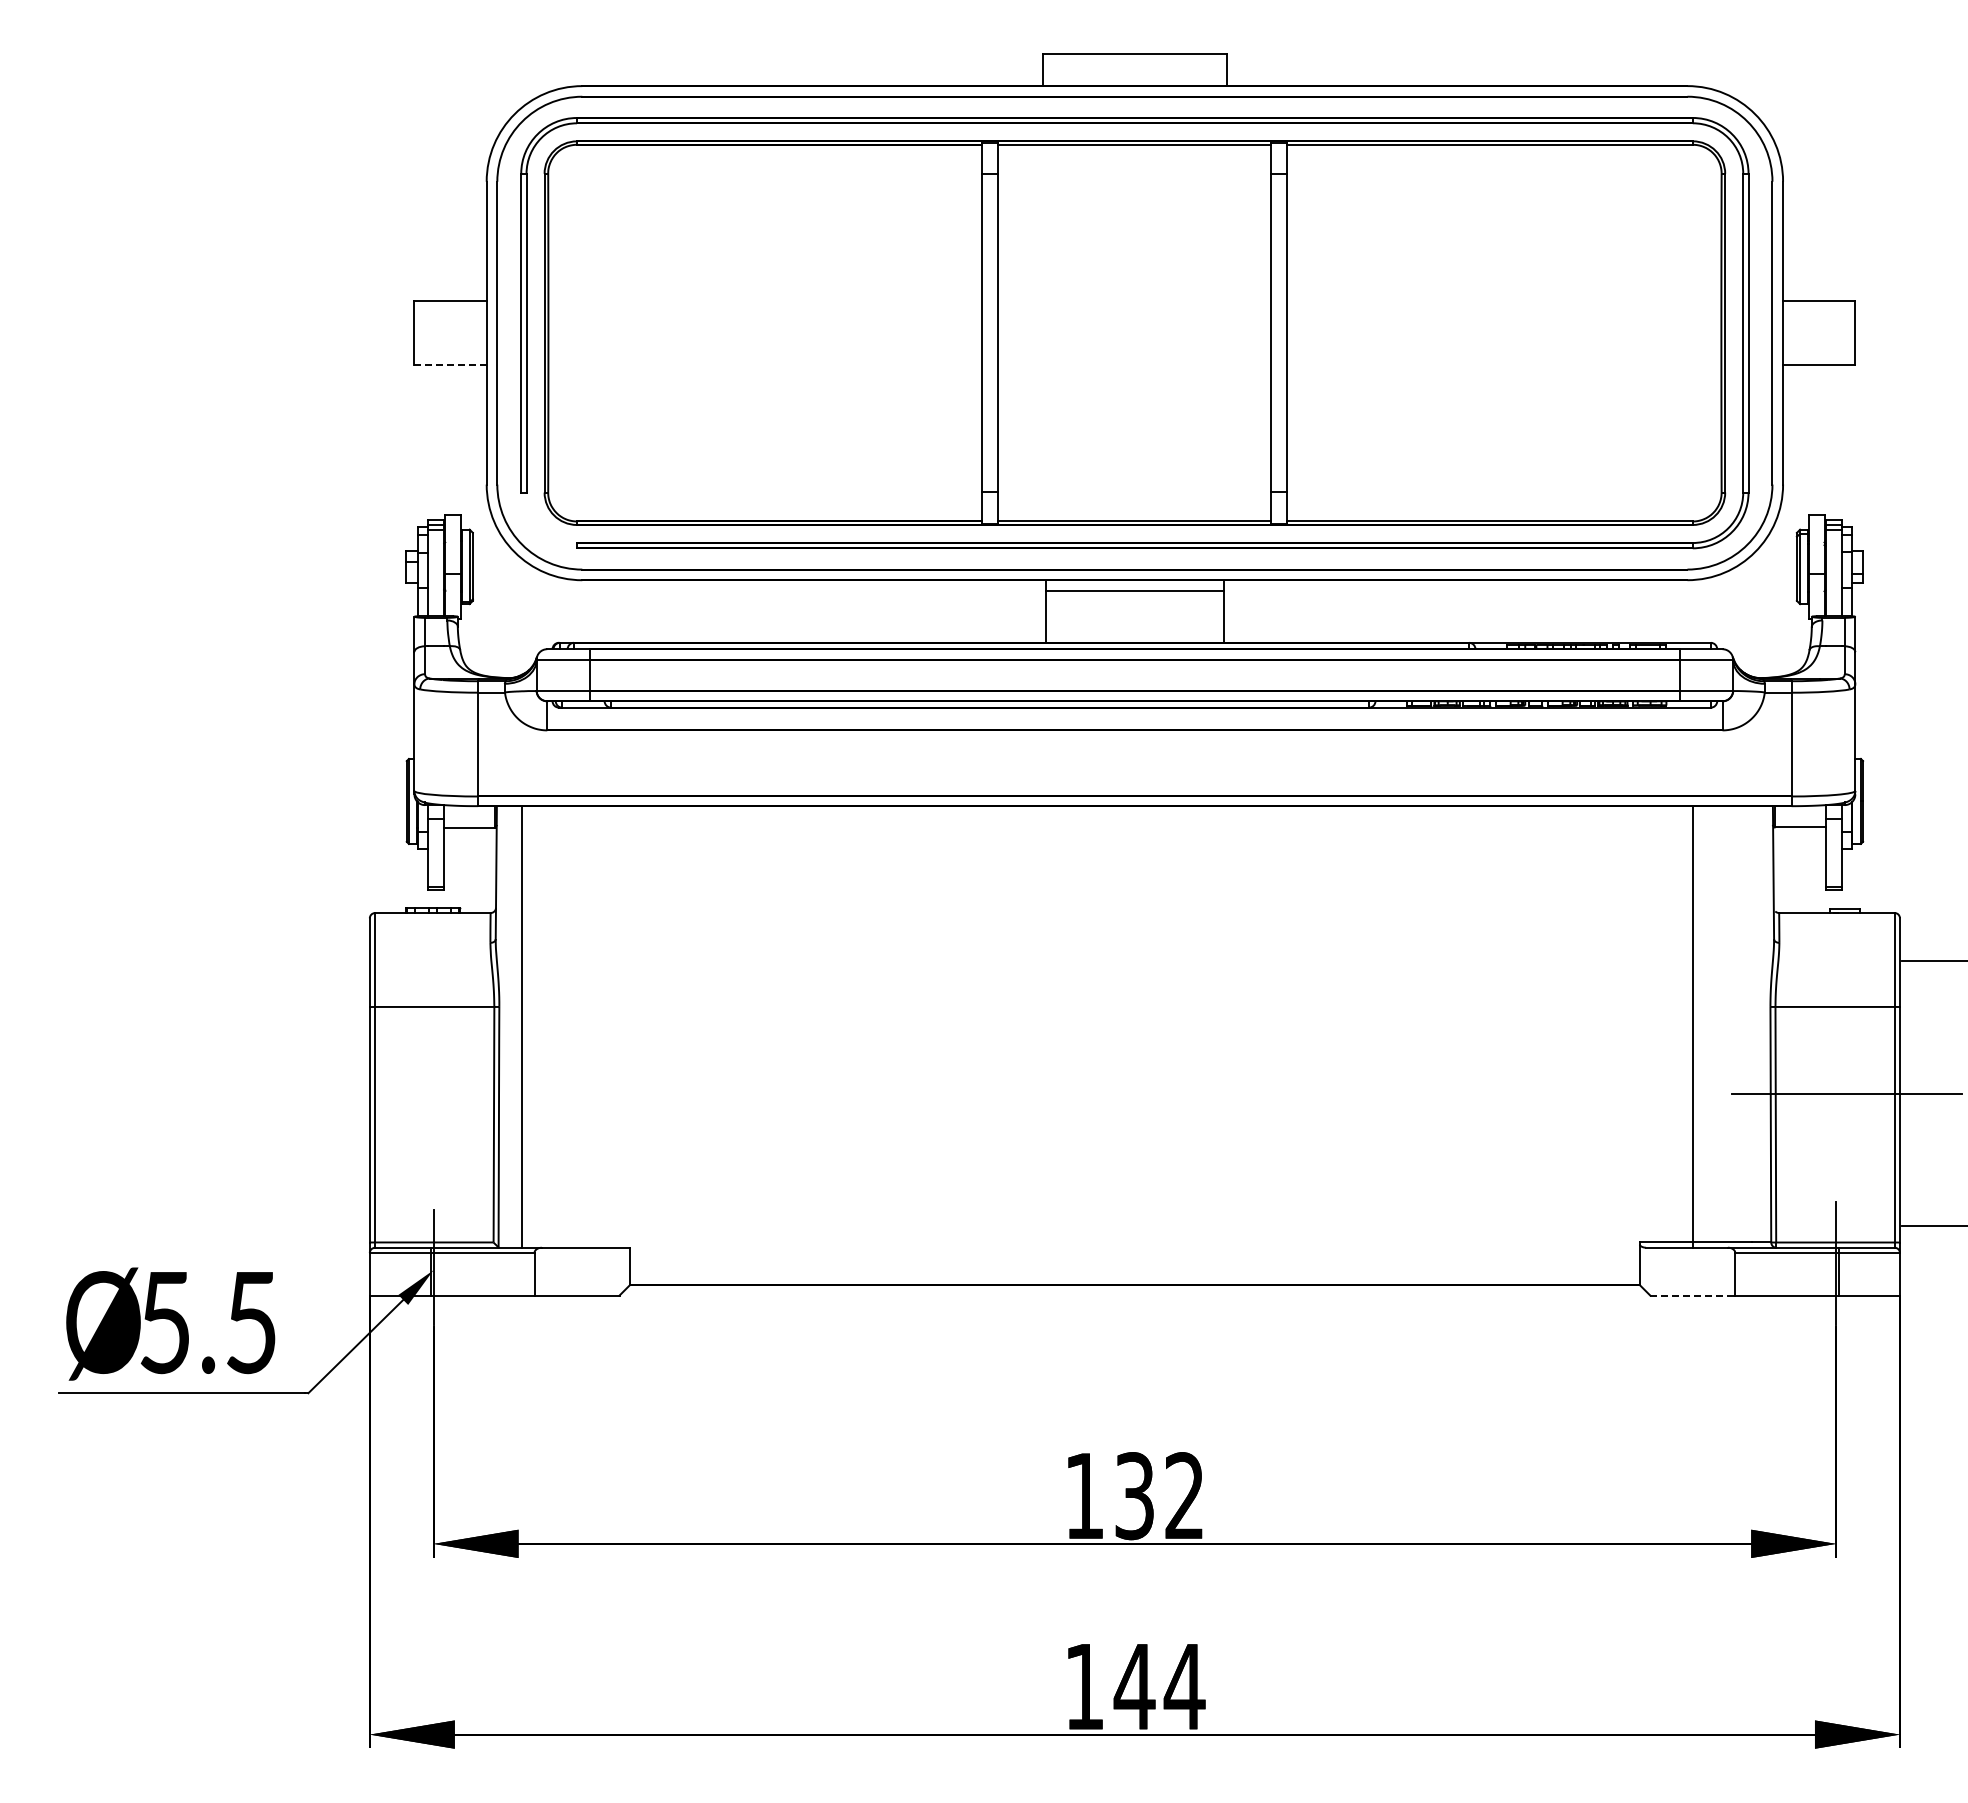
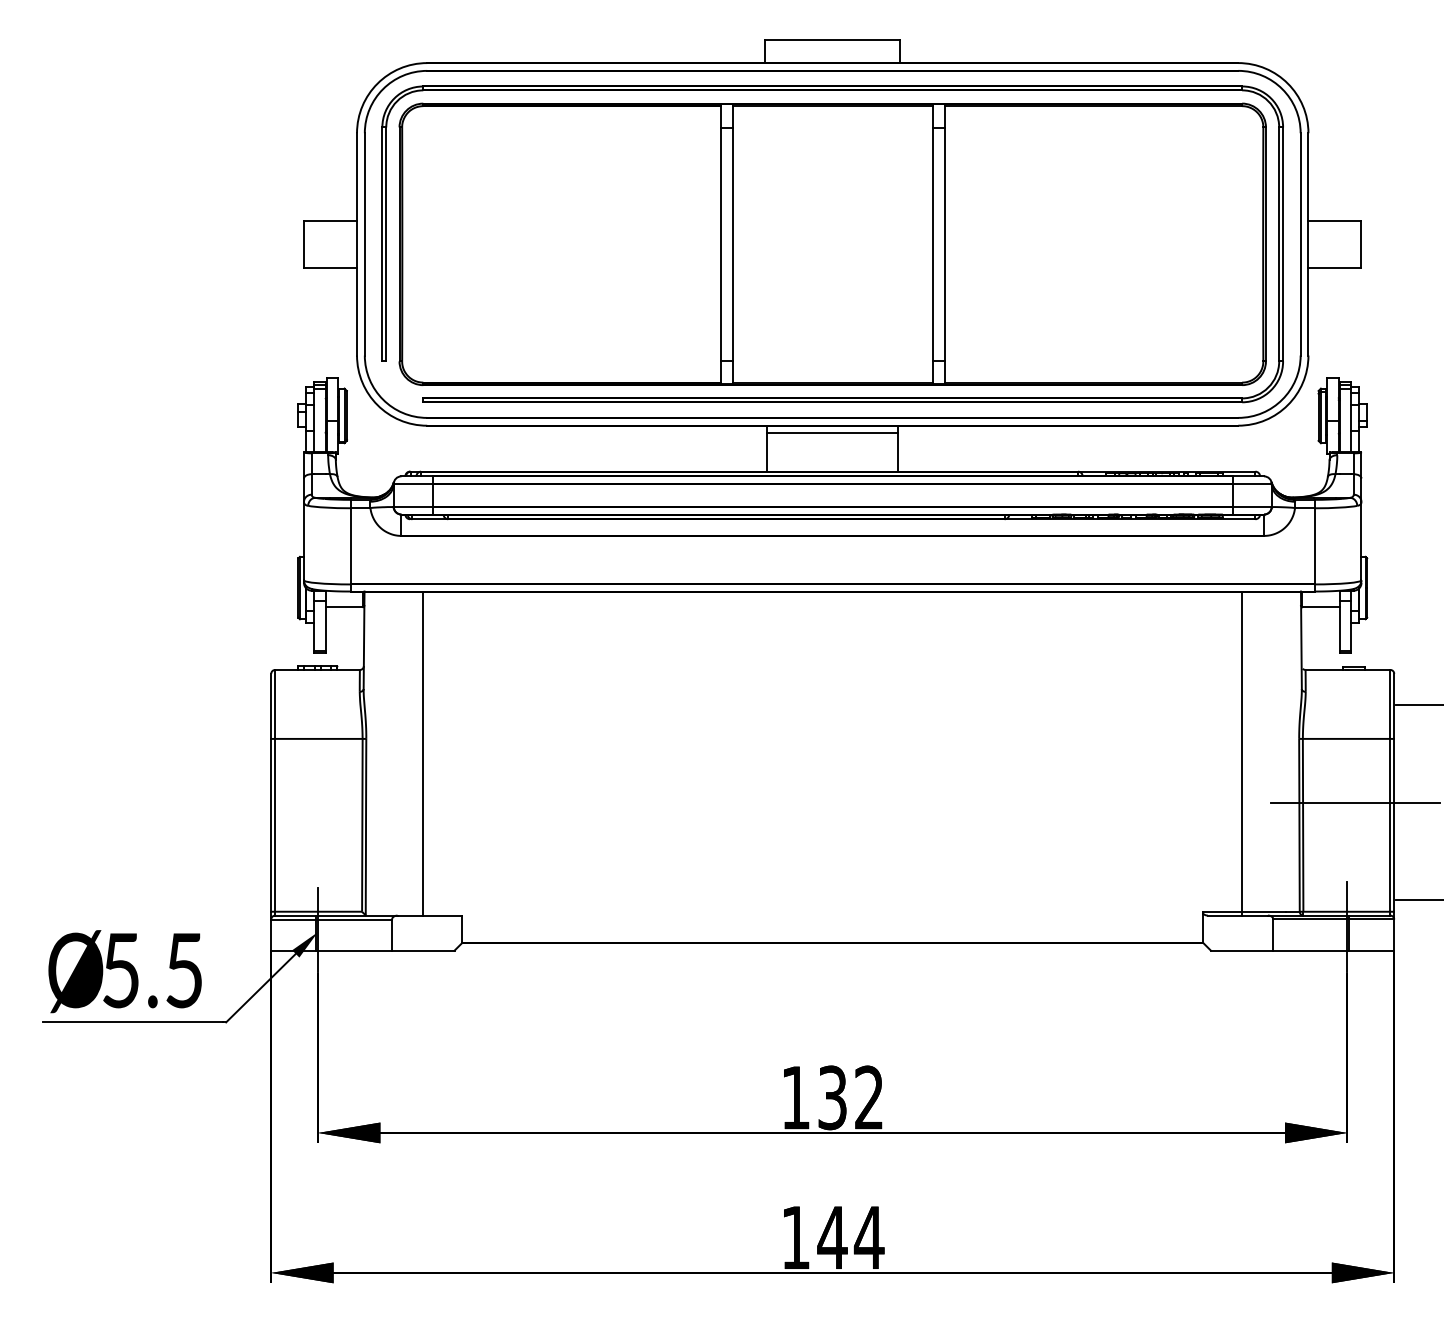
line: (450, 365) -> (330, 268), dashed -> solid
line: (522, 1026) -> (423, 753), moved
line: (1692, 1295) -> (1241, 950), dashed -> solid

